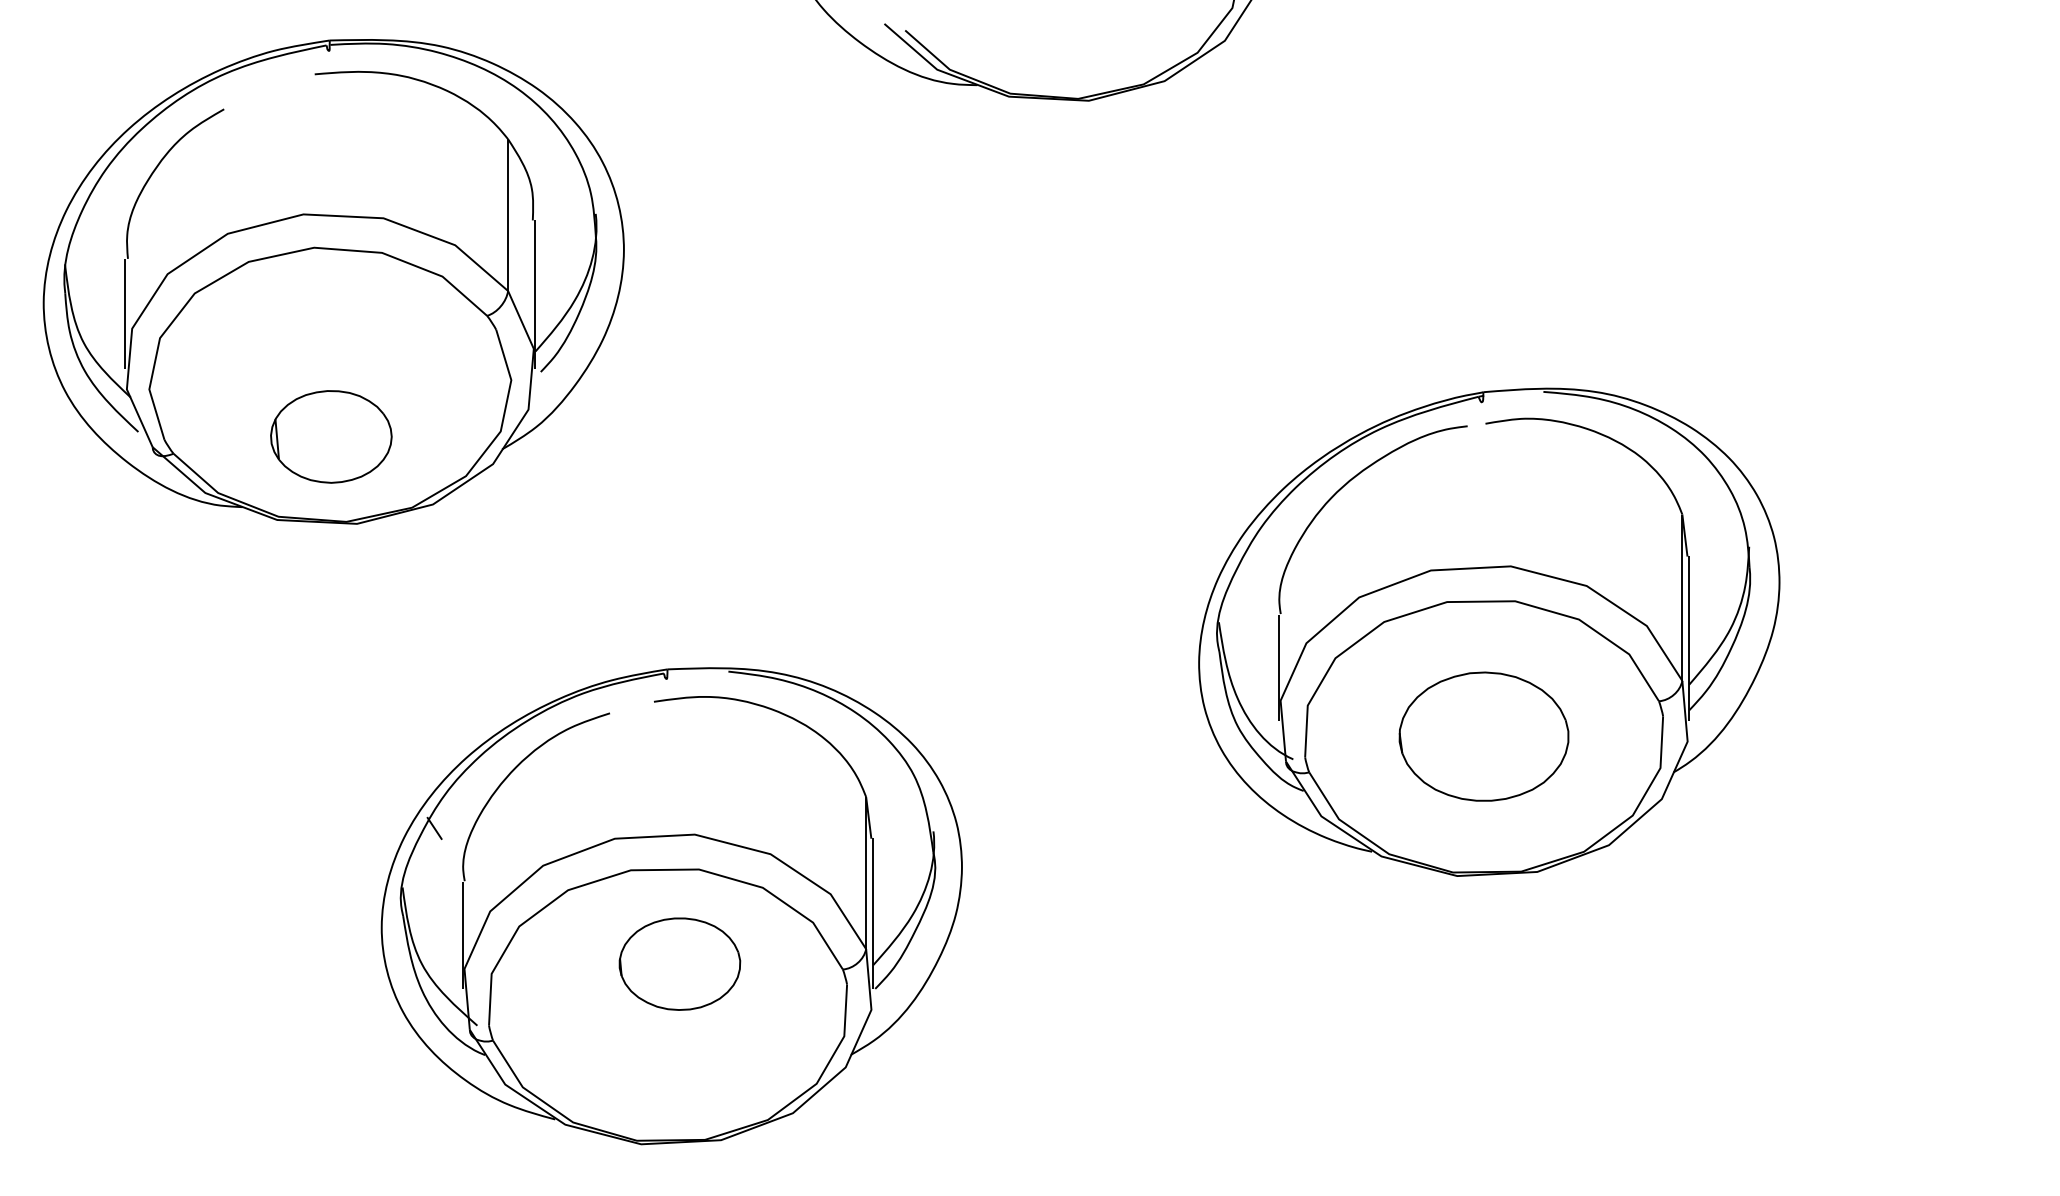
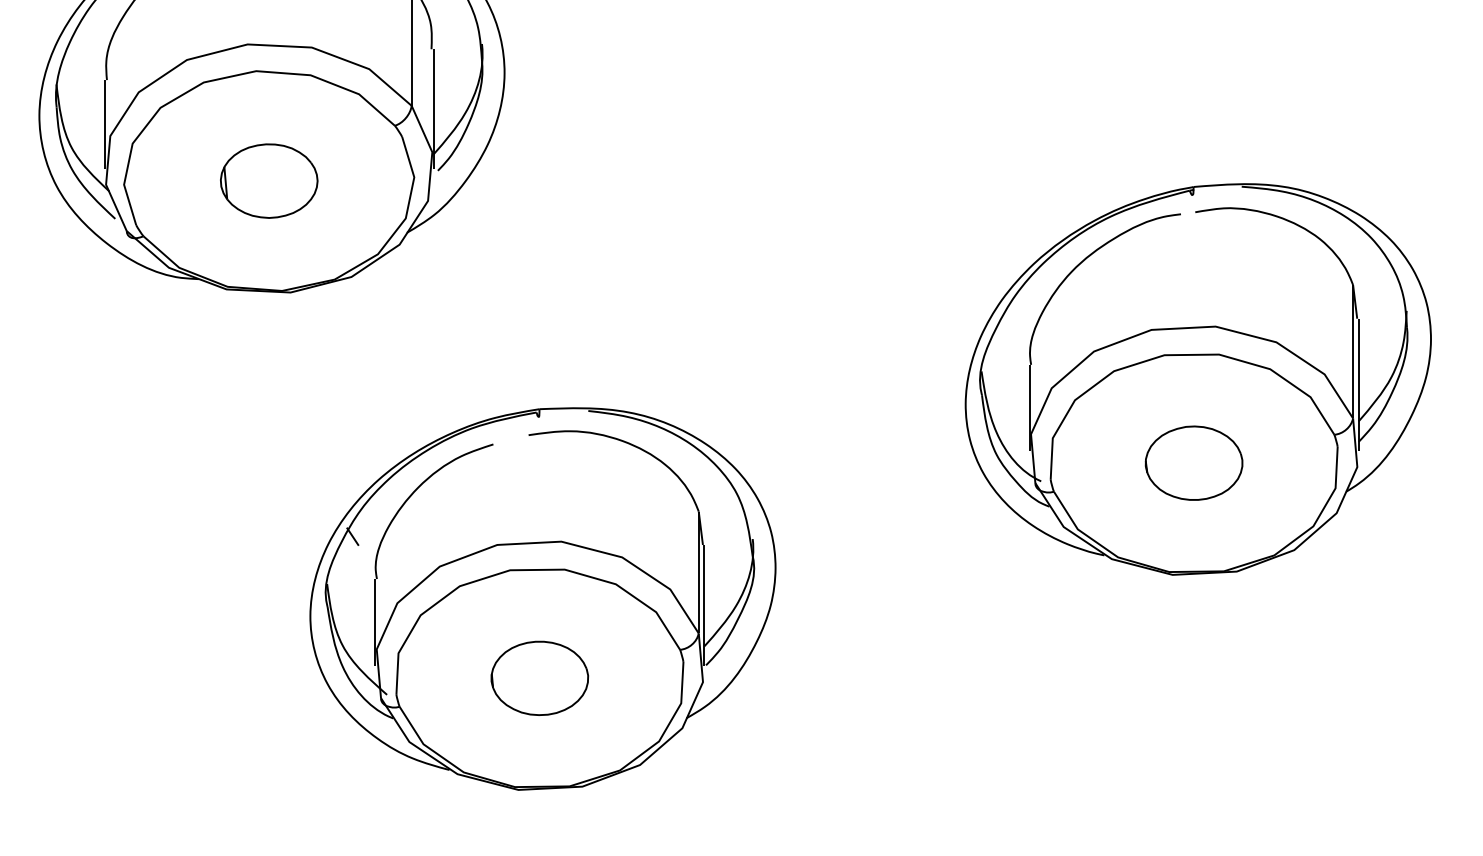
part: (331, 436) -> (269, 180), moved
part: (1483, 736) -> (1193, 463), size x0.71
part: (679, 963) -> (539, 677), moved

